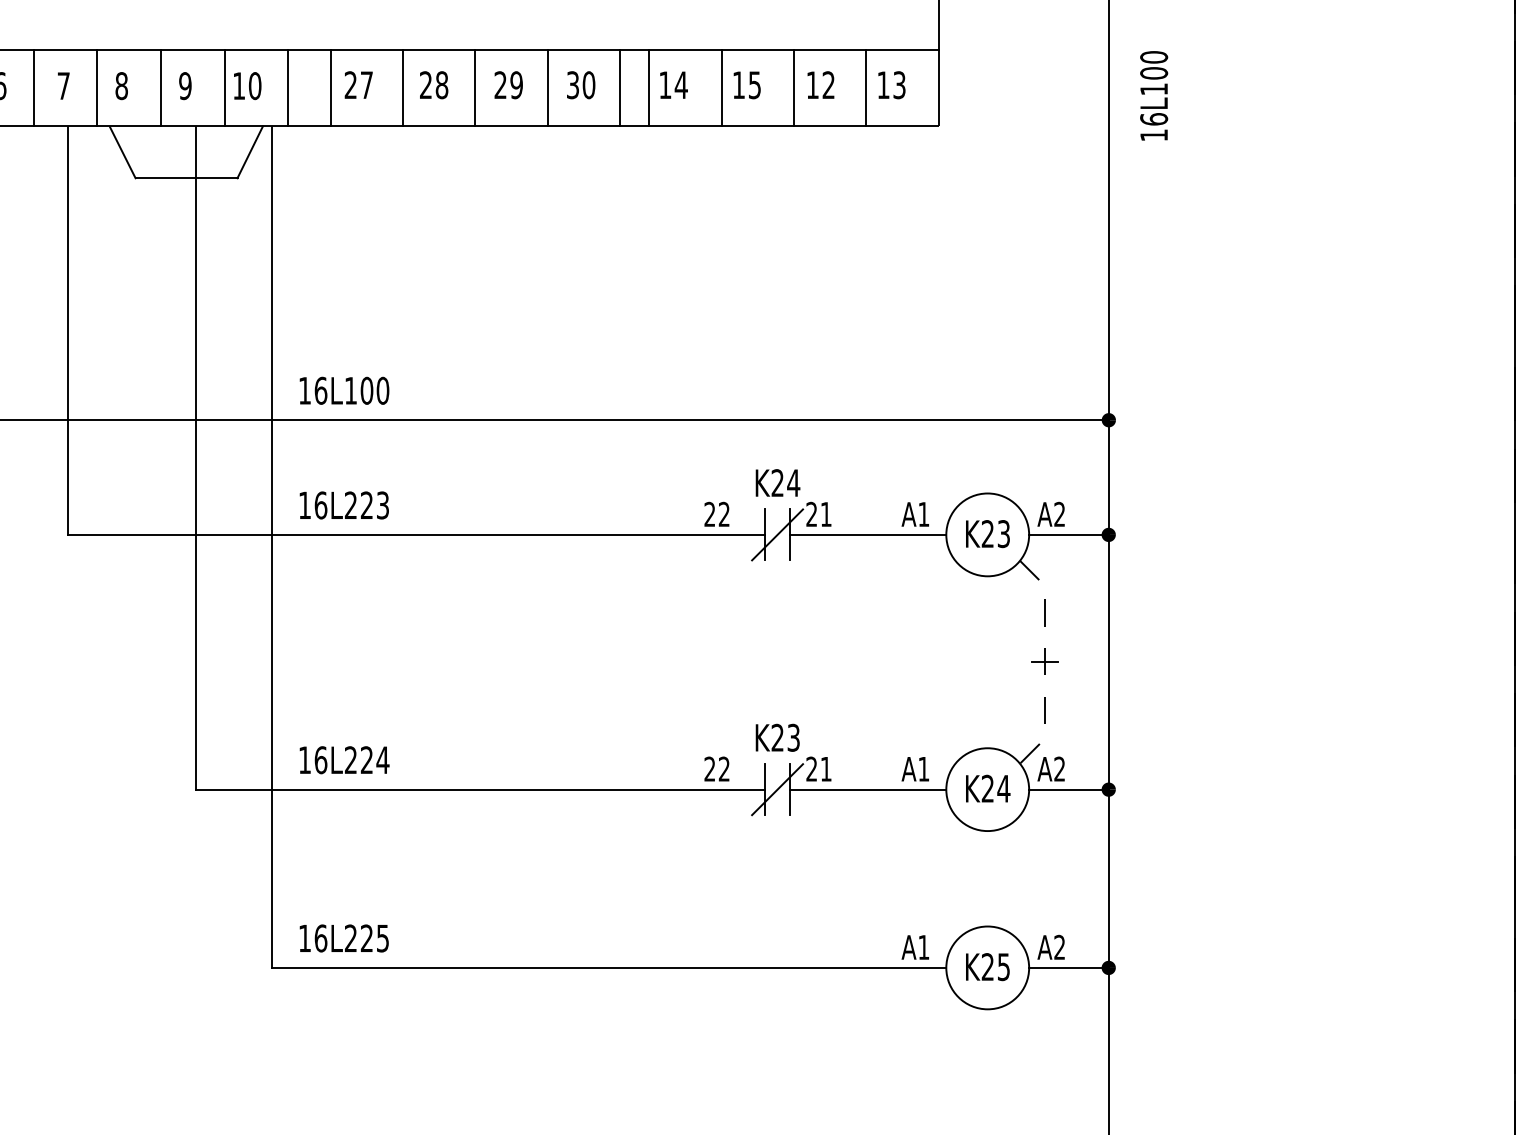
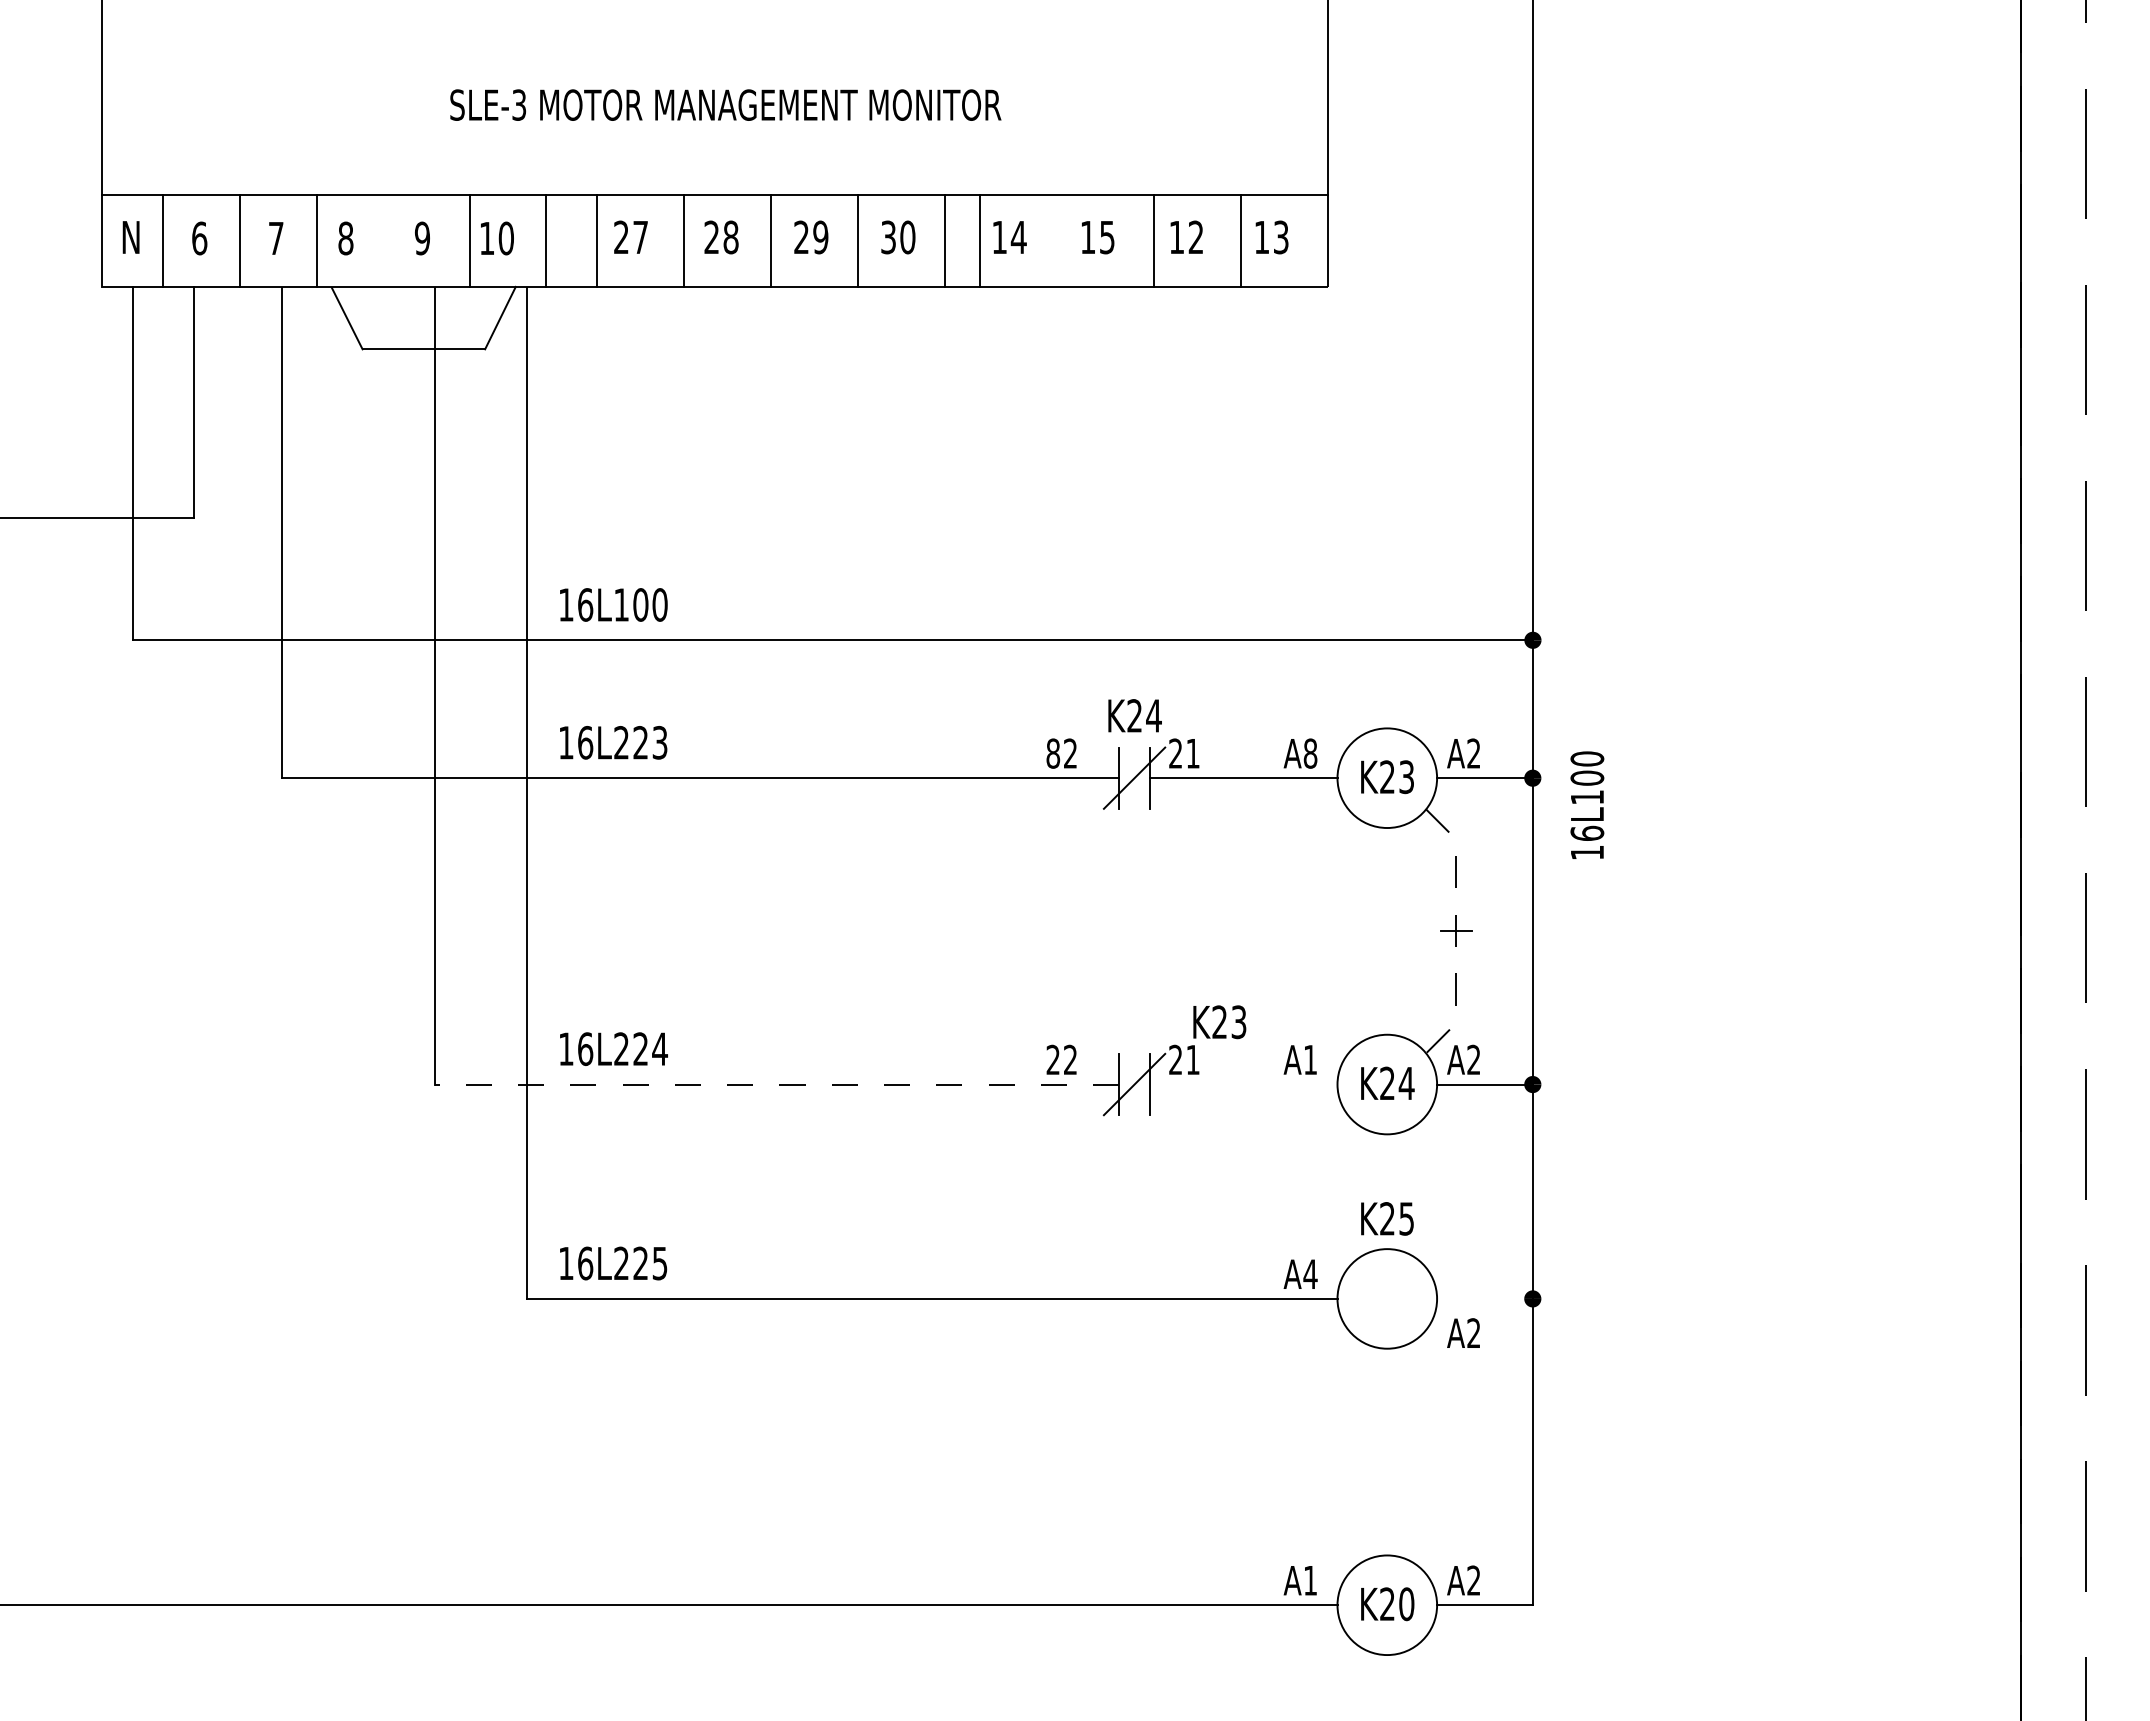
line: (161, 87) -> (393, 240), removed
line: (721, 87) -> (1067, 240), removed
text: (1154, 95) -> (1587, 804), moved
text: (710, 514) -> (1053, 753), 22 -> 82
text: (923, 514) -> (1310, 753), A1 -> A8
text: (777, 738) -> (1219, 1022), moved
line: (479, 789) -> (776, 1084), solid -> dashed
line: (868, 789) -> (1243, 1084), removed
text: (923, 946) -> (1310, 1273), A1 -> A4
text: (1051, 946) -> (1463, 1332), moved
text: (987, 966) -> (1387, 1218), moved
line: (1068, 967) -> (1484, 1298), removed

